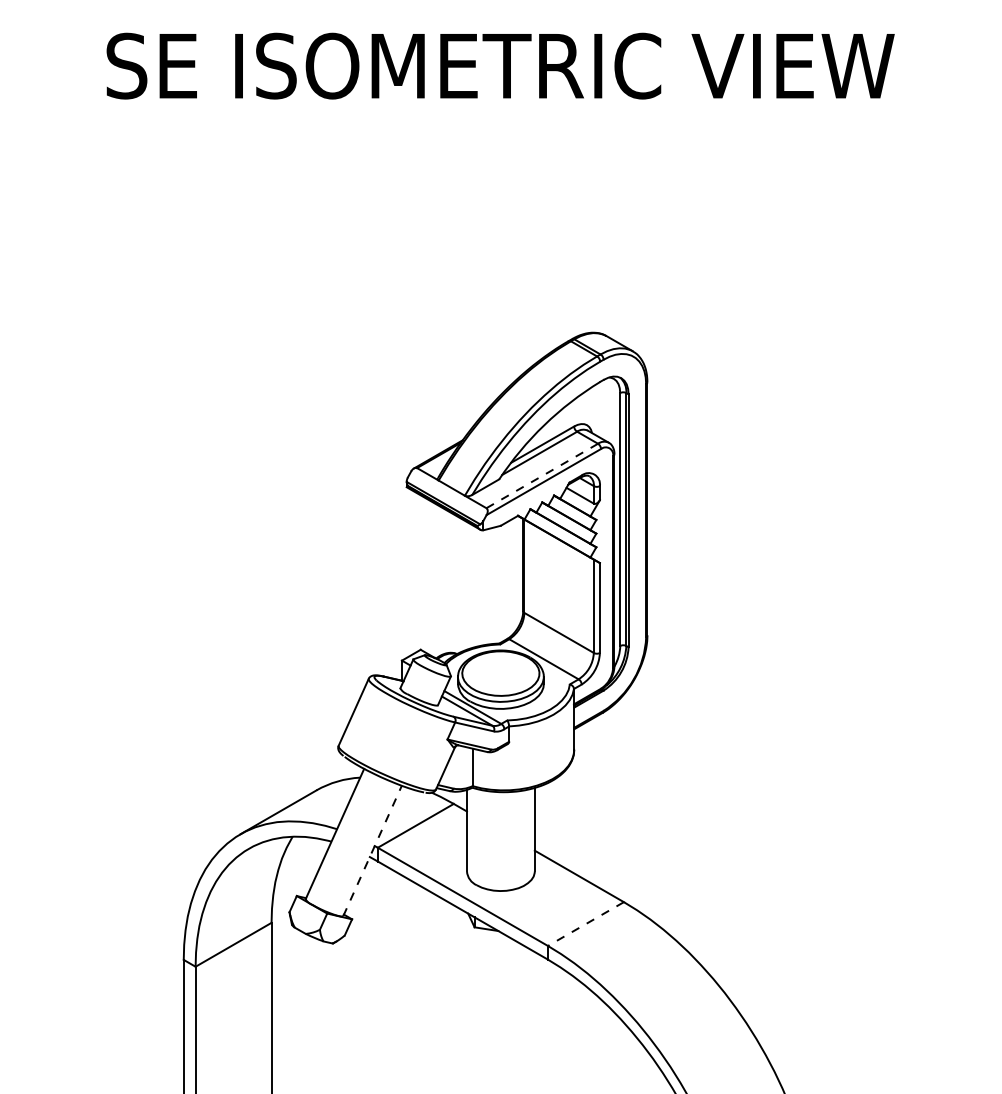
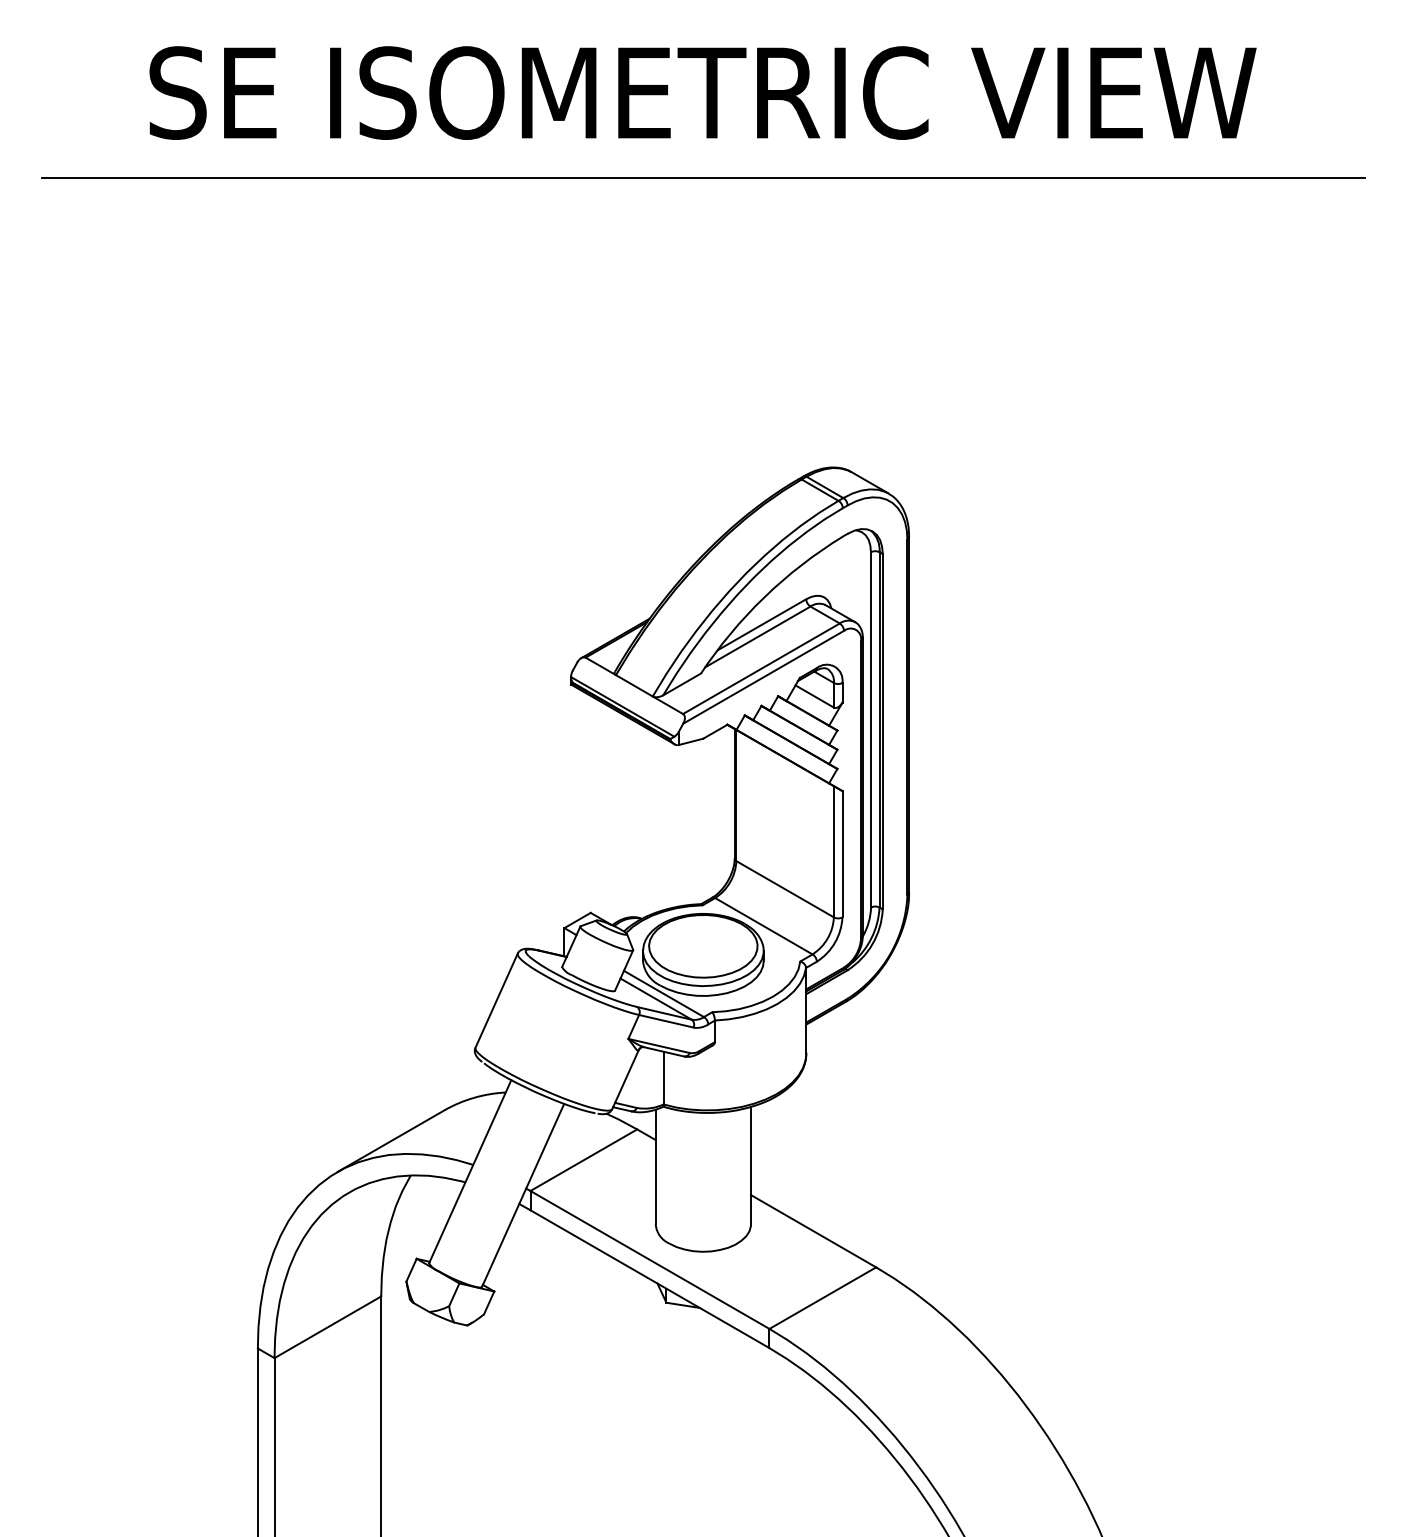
line: (500, 126) -> (702, 177), added
line: (542, 475) -> (761, 668), dashed -> solid
line: (372, 850) -> (522, 1194), dashed -> solid
line: (585, 924) -> (822, 1298), dashed -> solid

